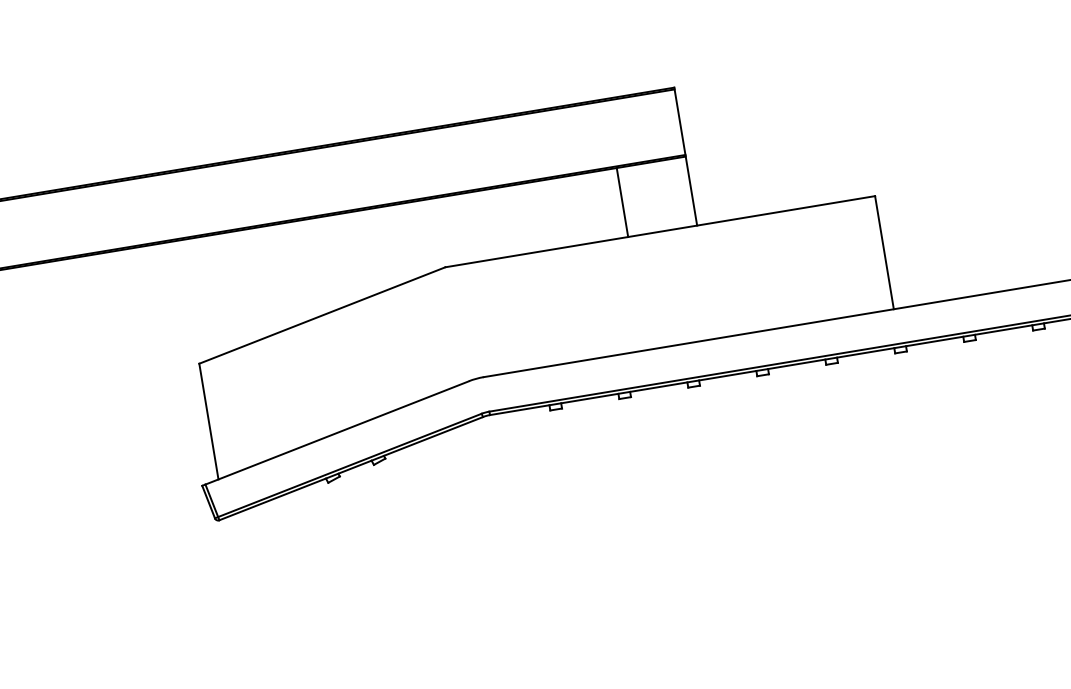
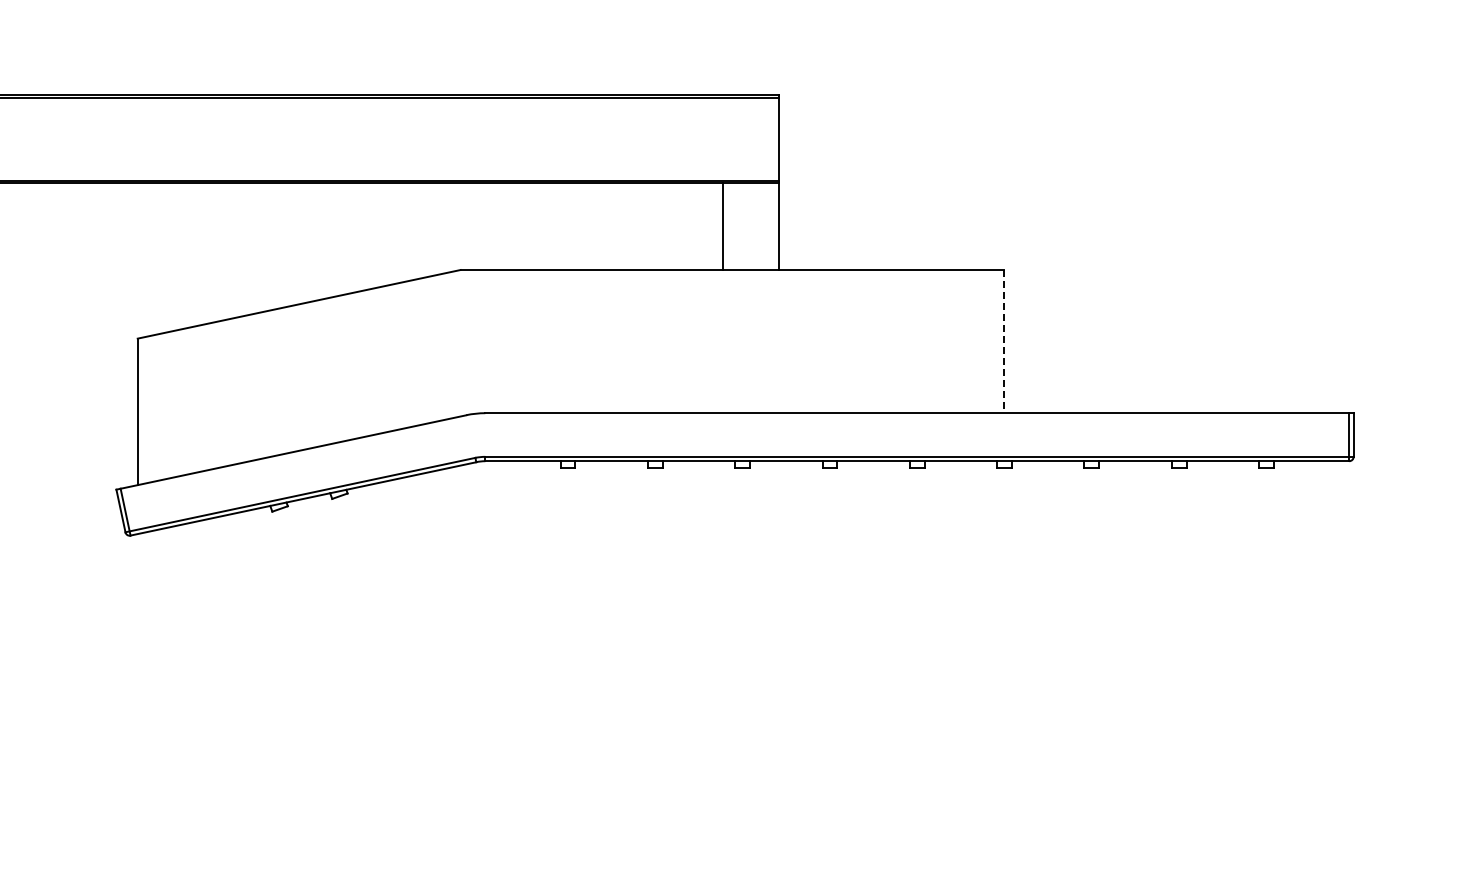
line: (622, 202) -> (722, 226), moved
line: (884, 252) -> (1004, 341), solid -> dashed

